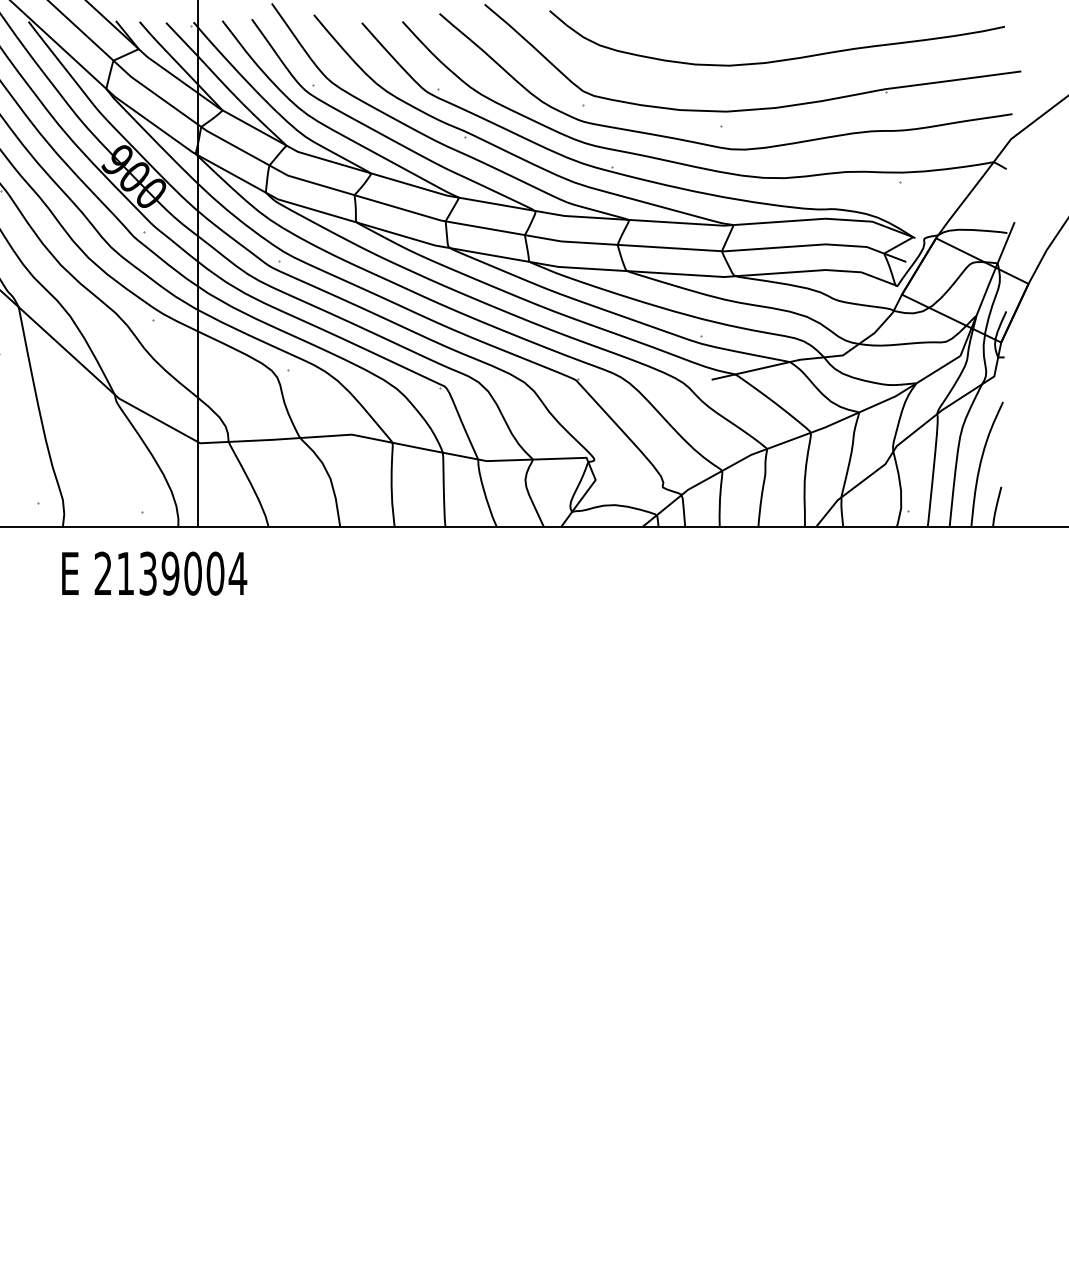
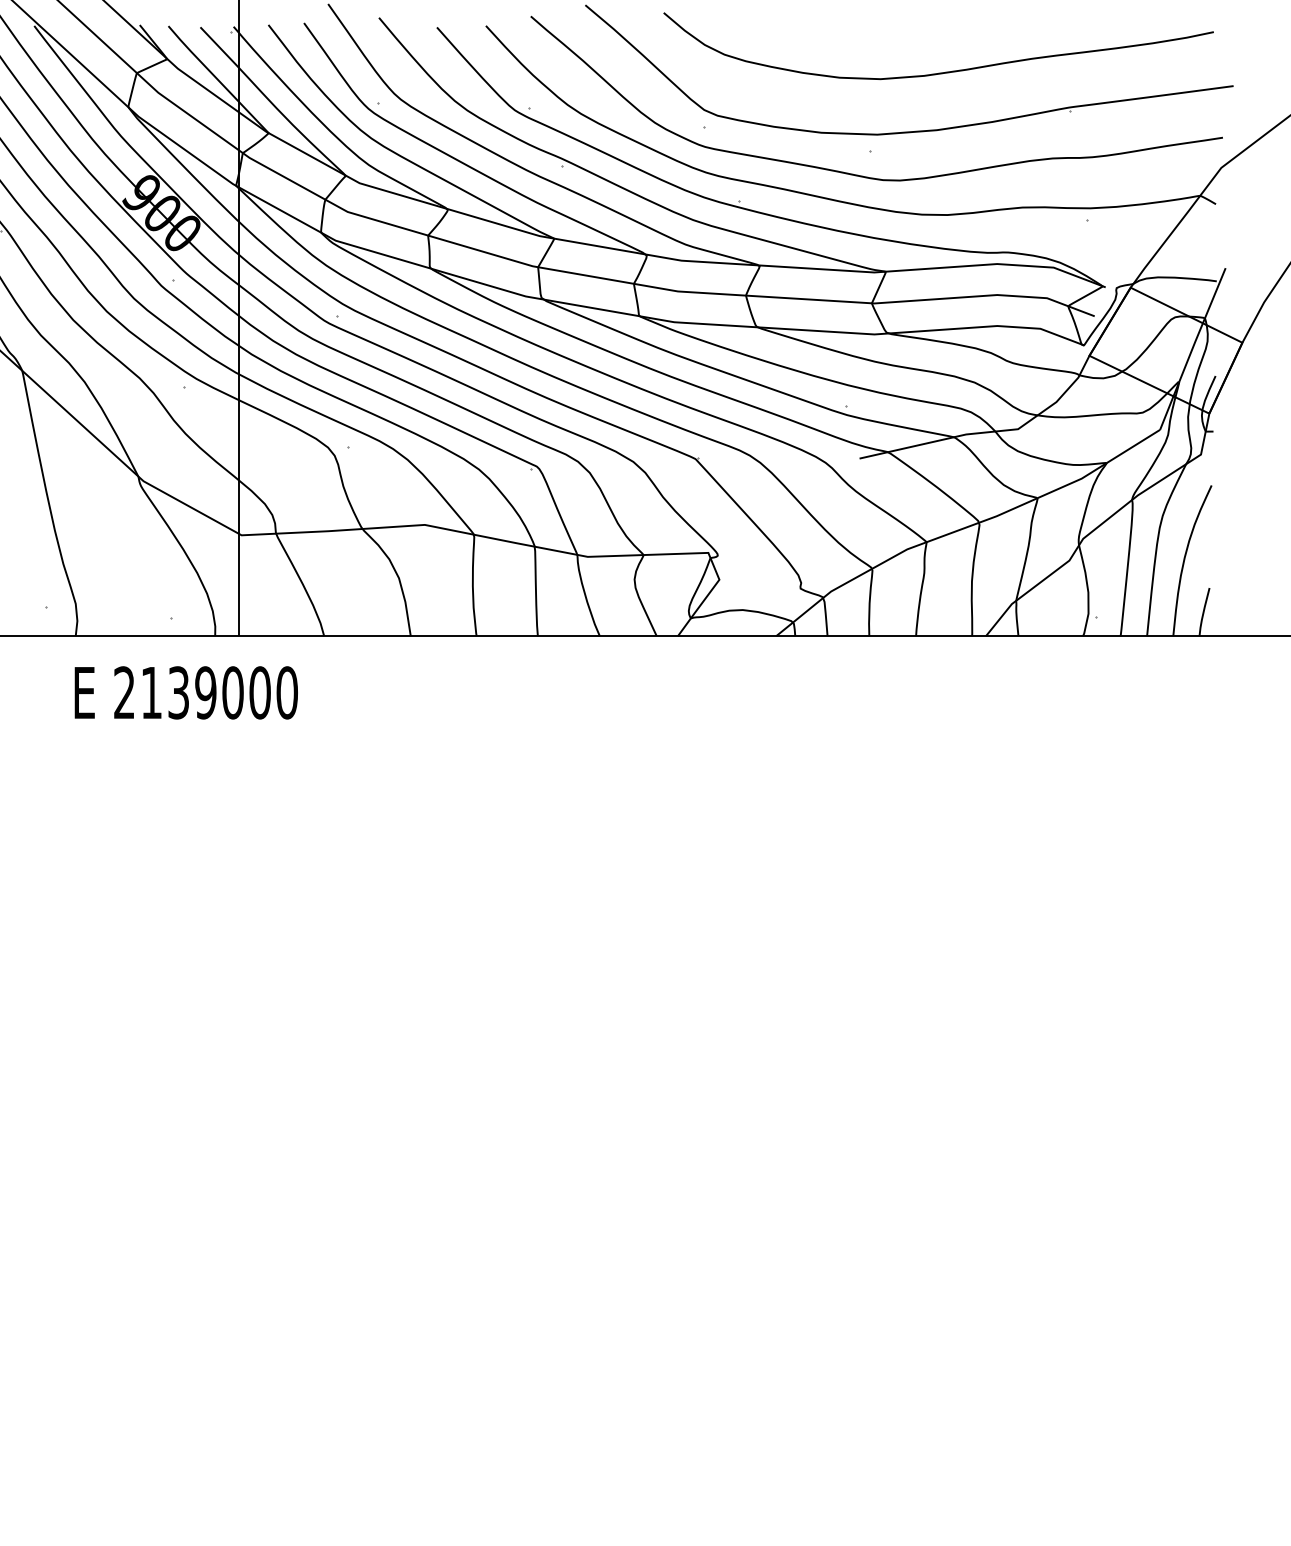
text: (237, 573) -> (286, 692), 2139004 -> 2139000

